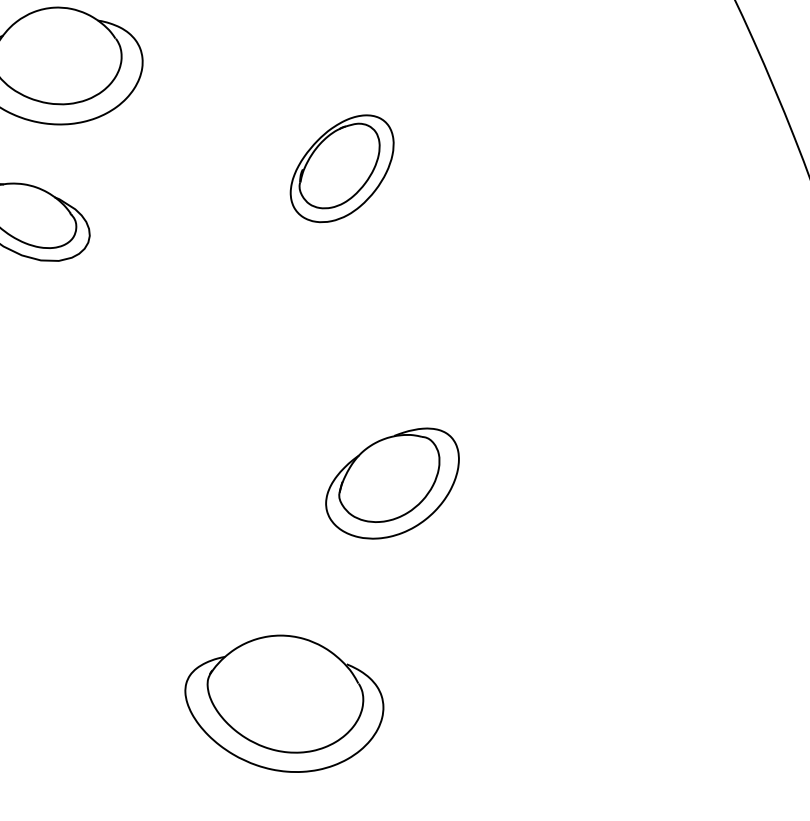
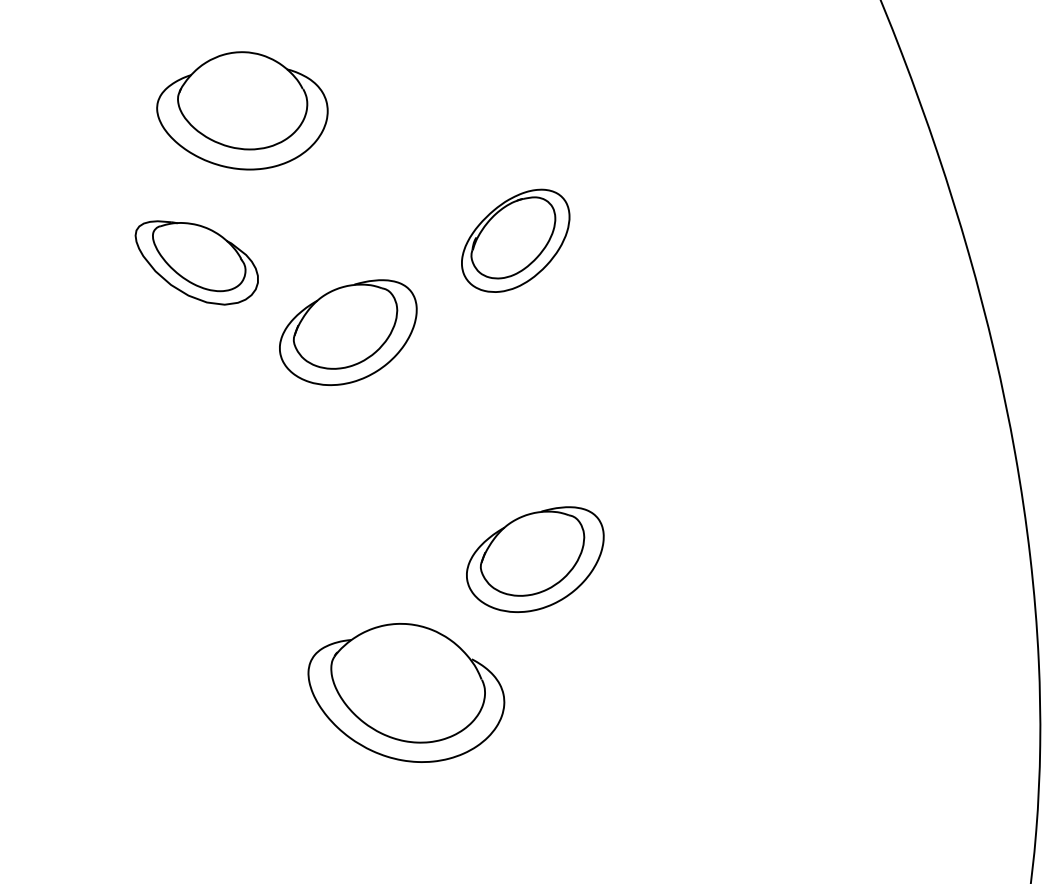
part: (184, 276) -> (348, 332), added
part: (284, 703) -> (406, 692), moved

